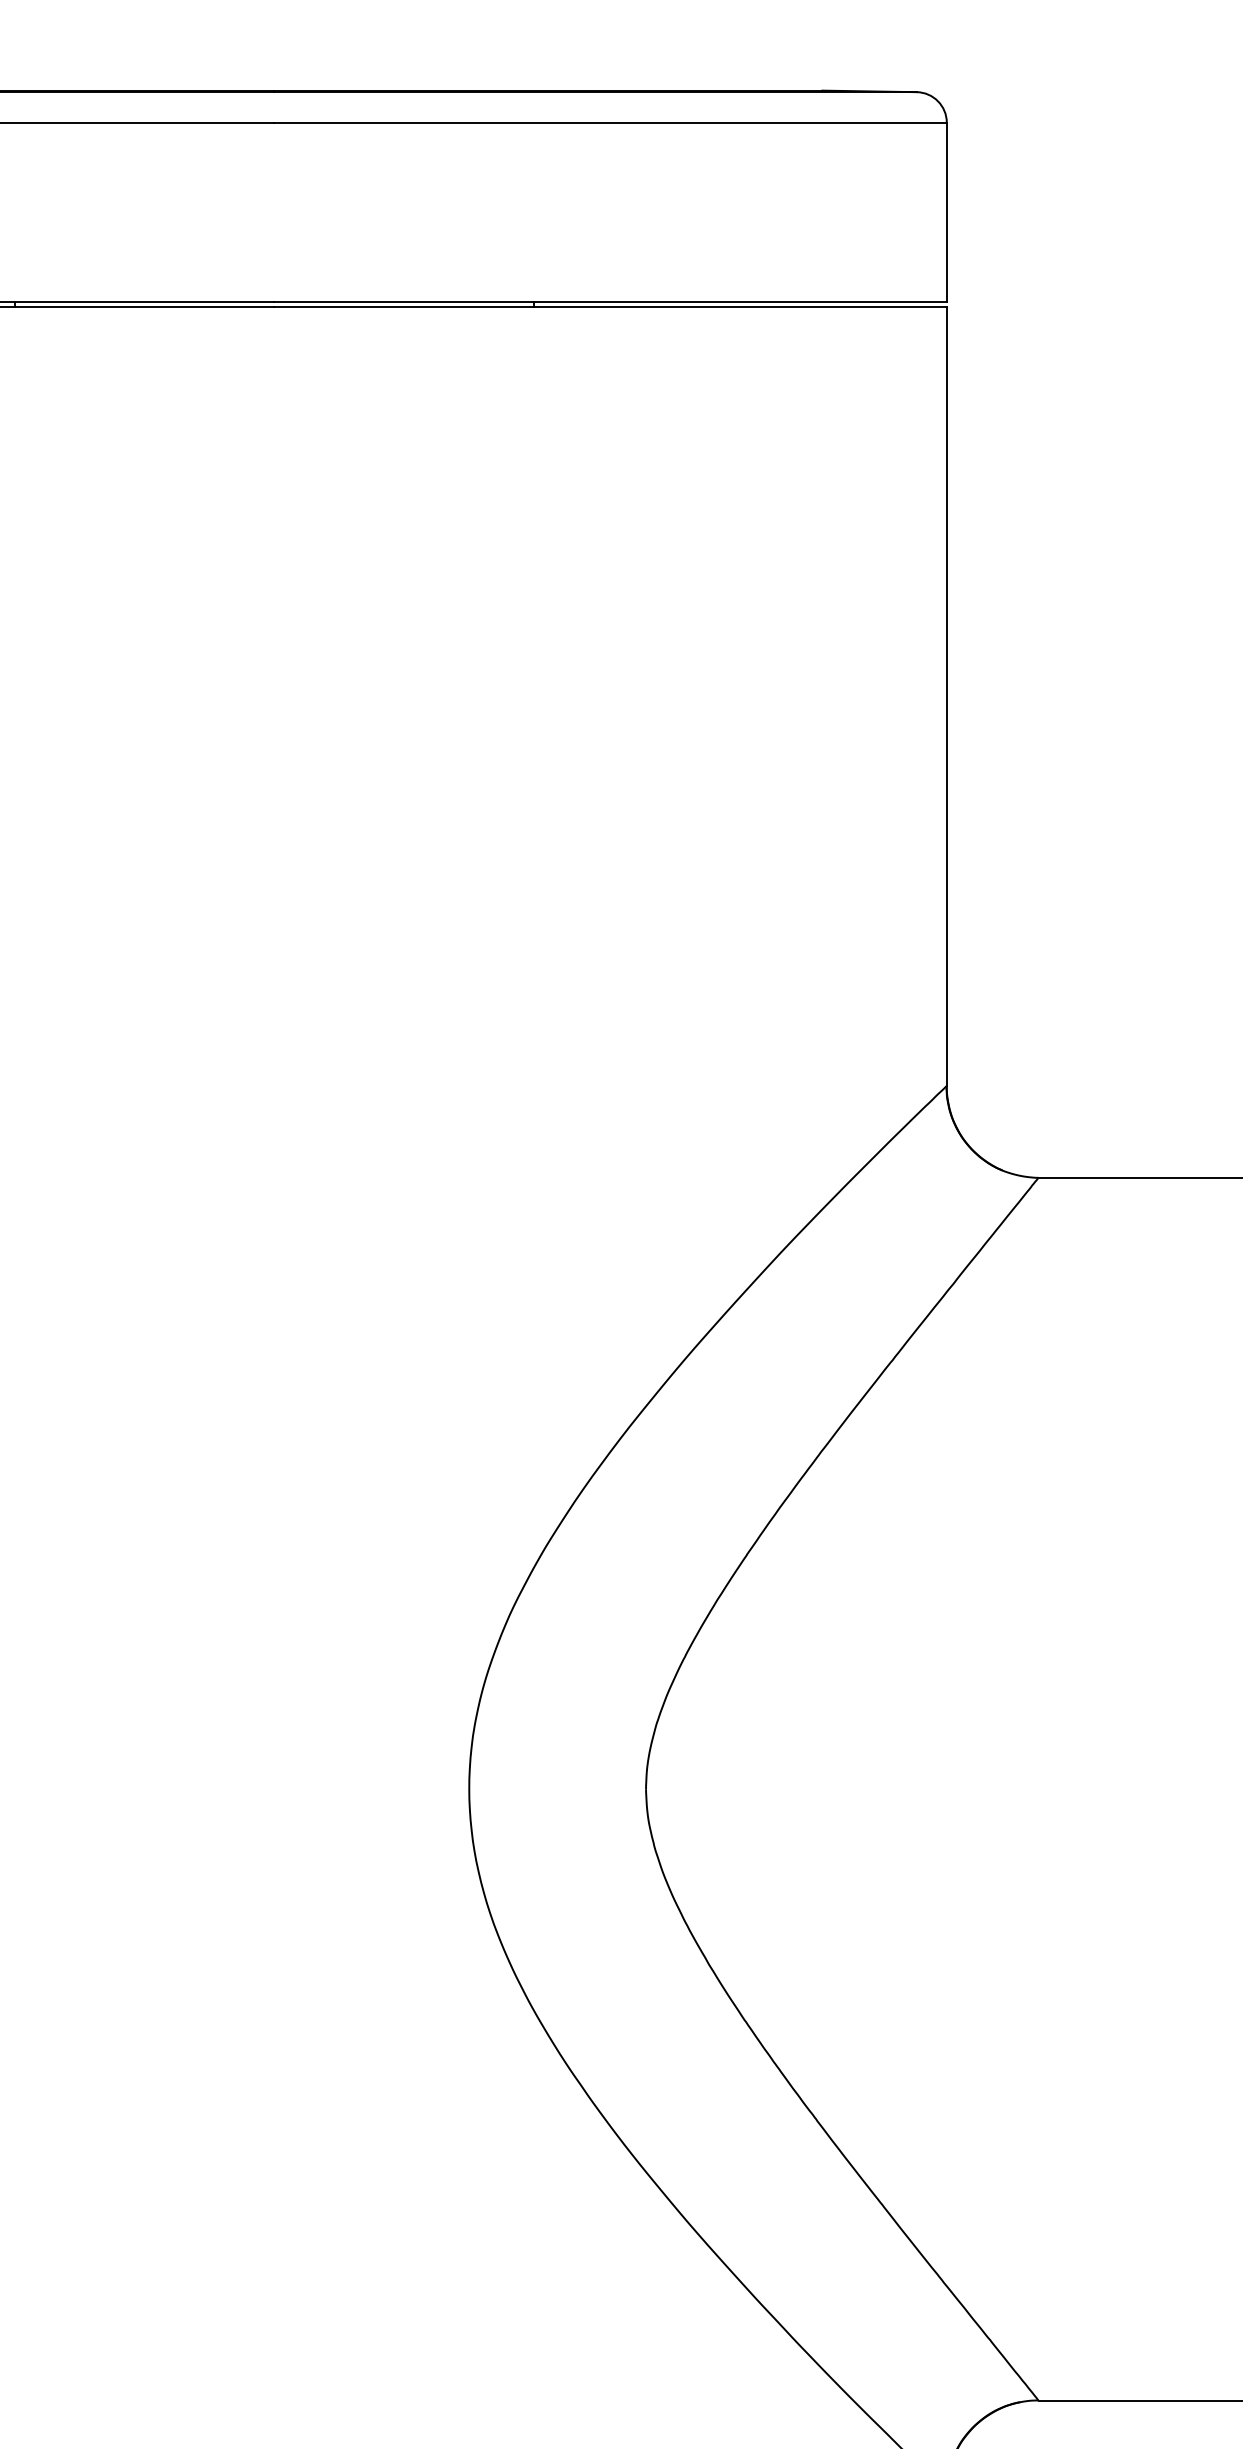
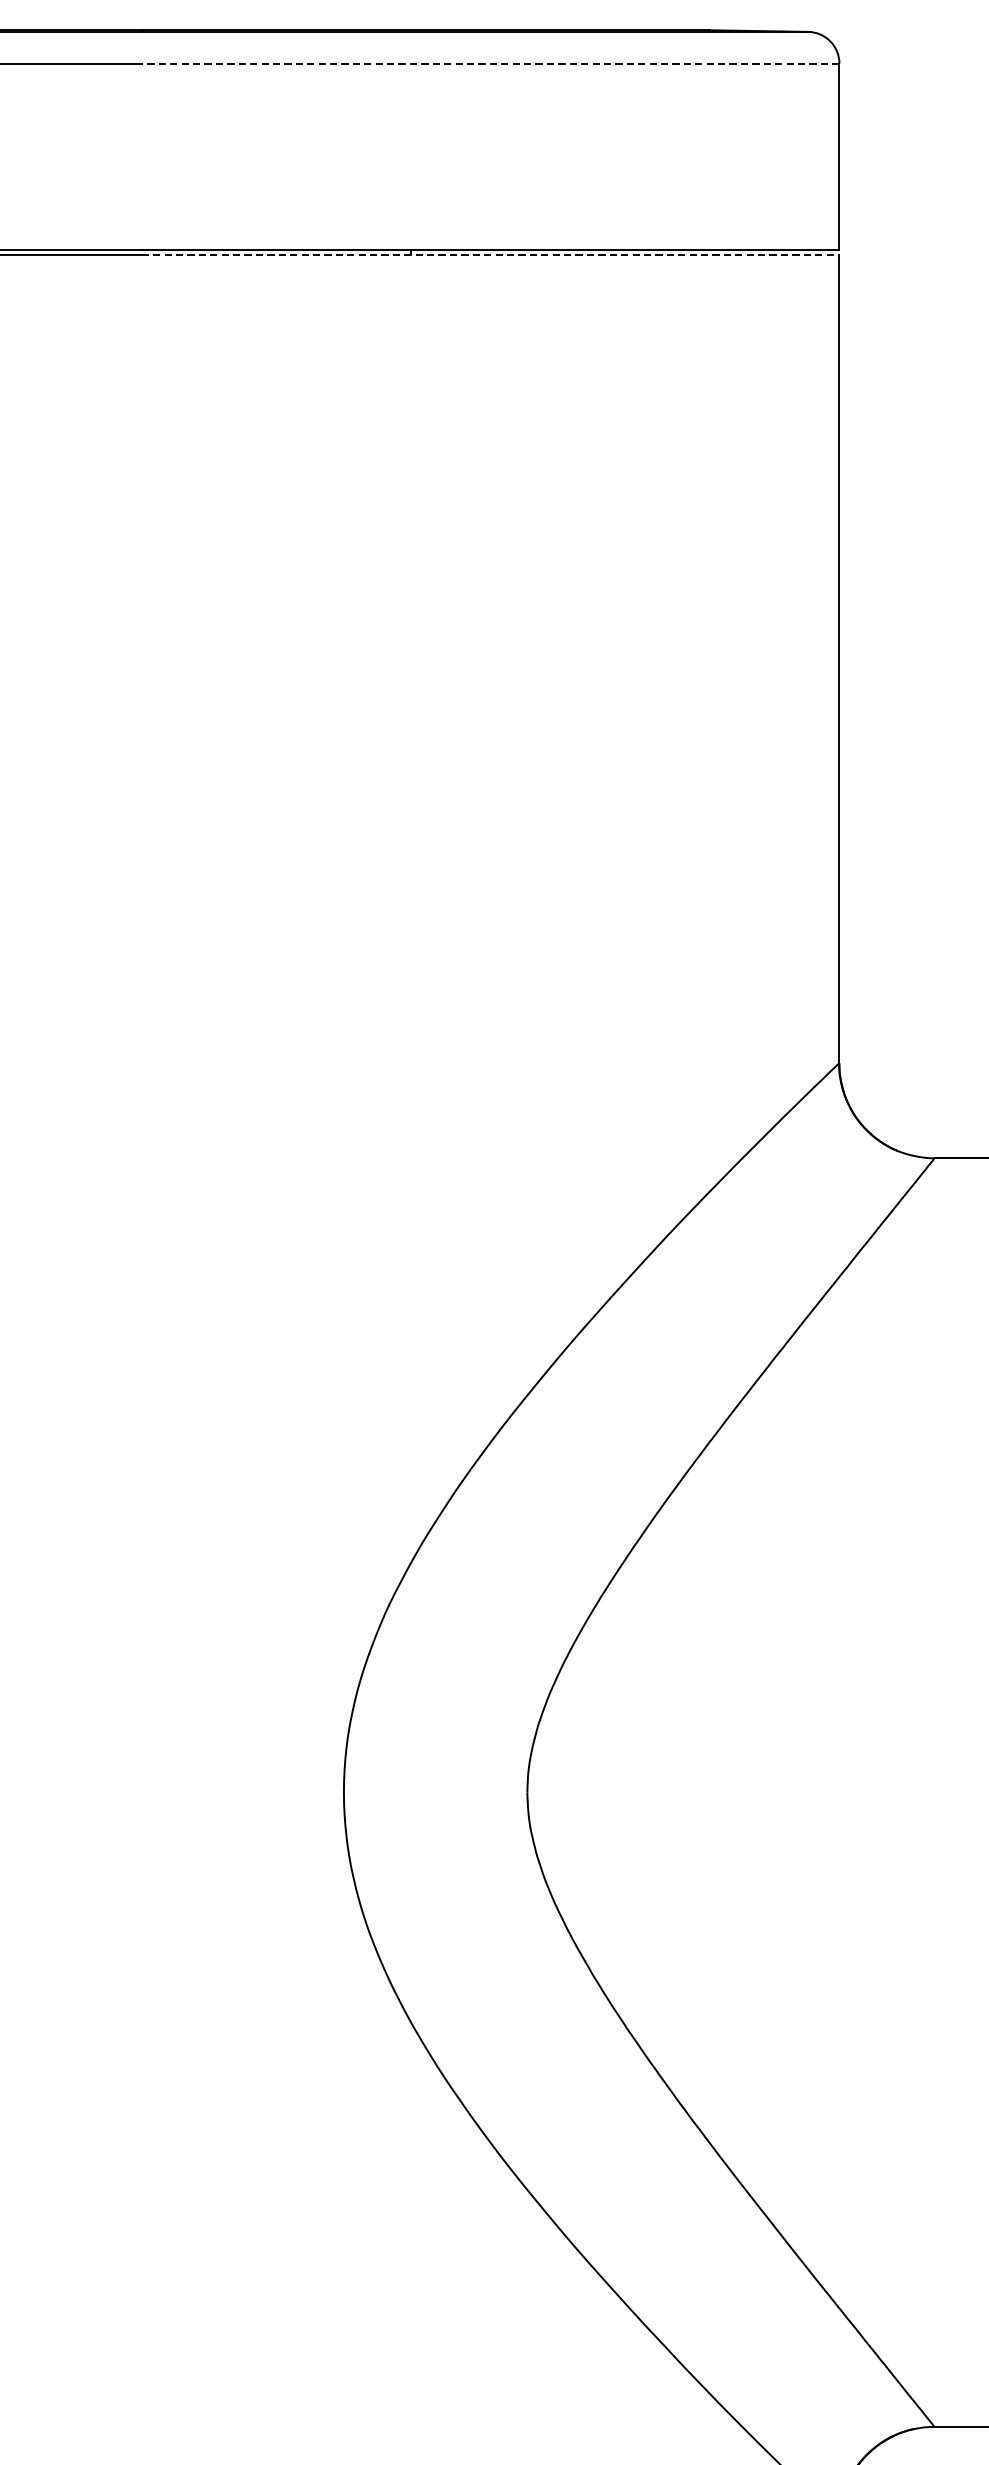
line: (610, 122) -> (490, 63), solid -> dashed
line: (611, 306) -> (491, 254), solid -> dashed

